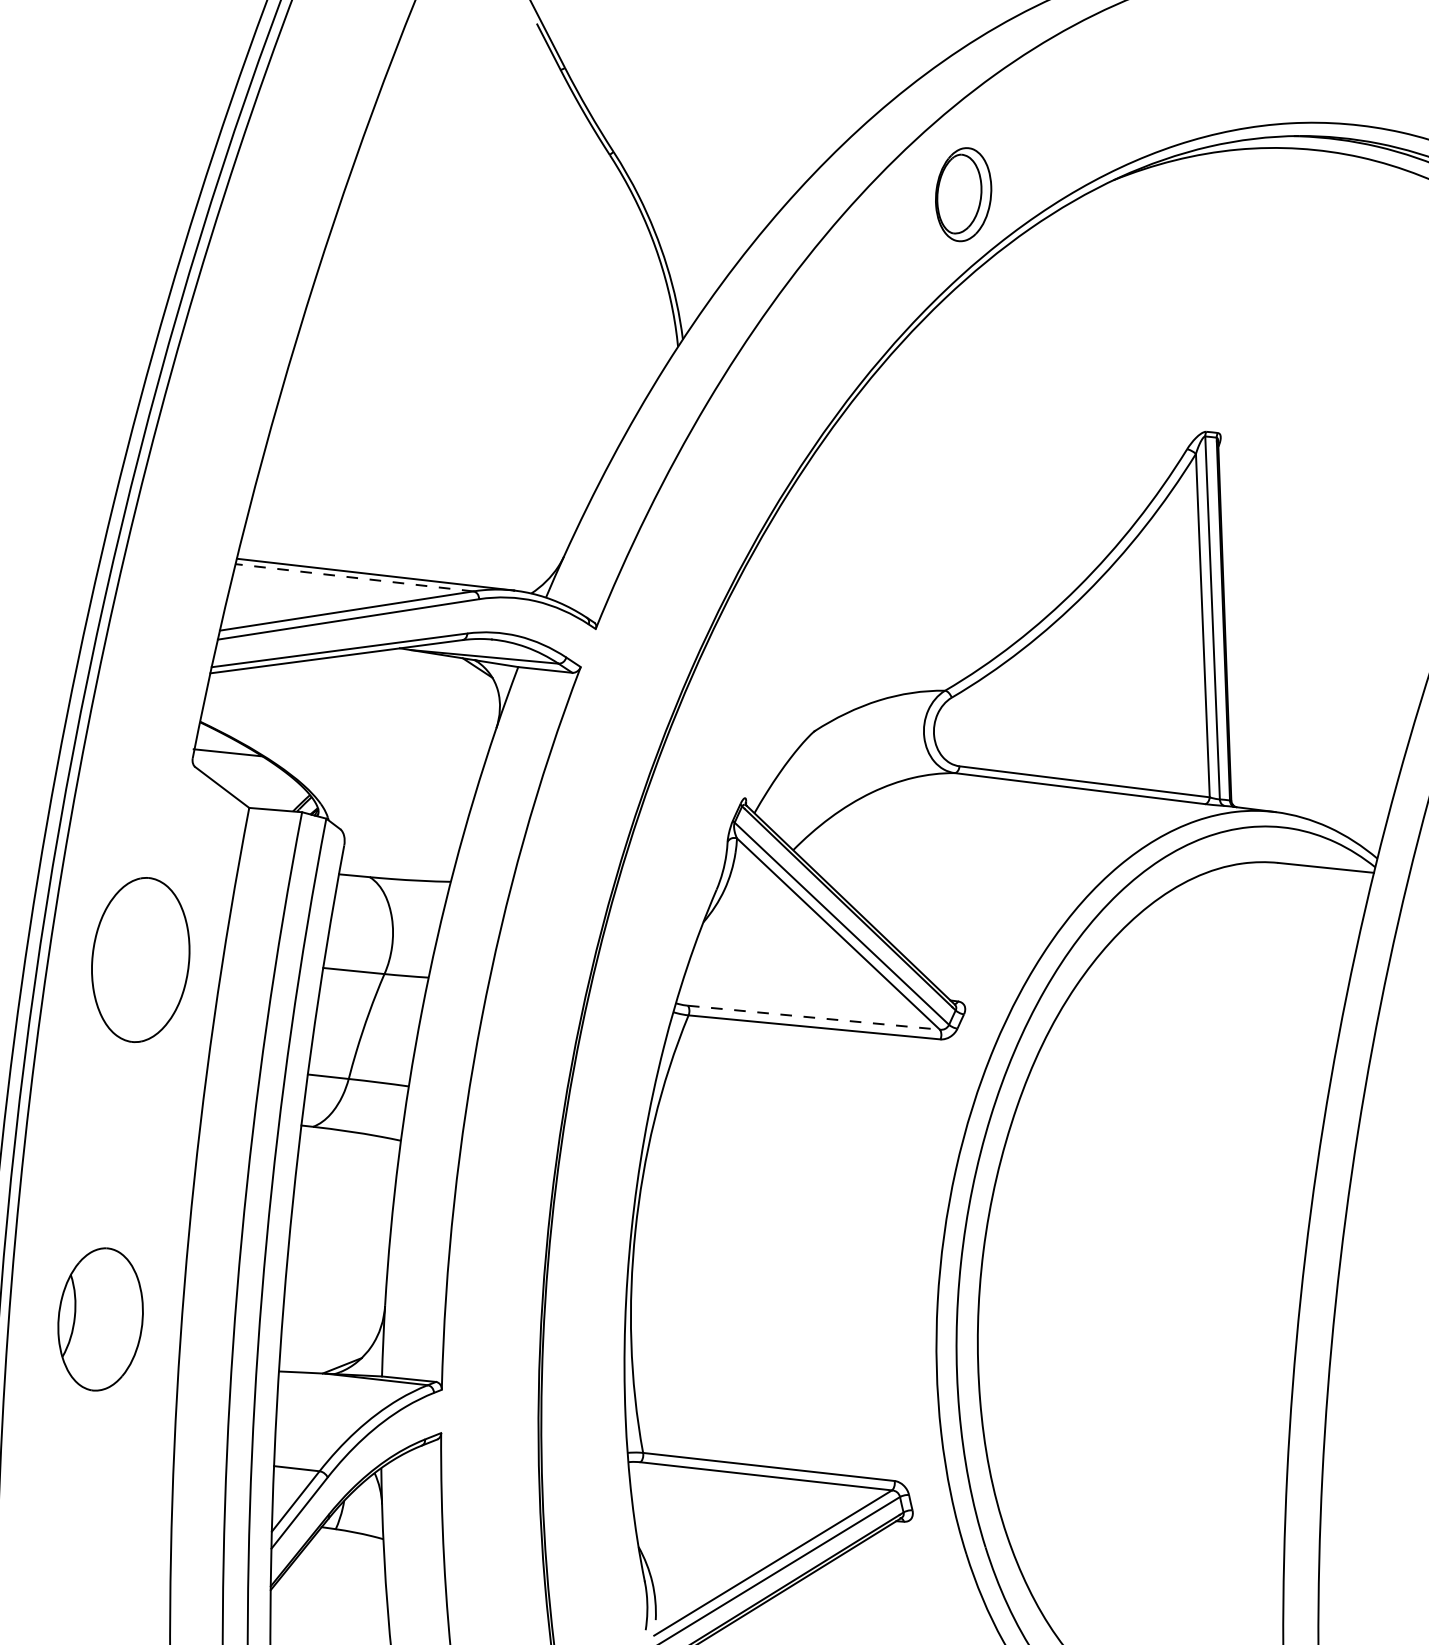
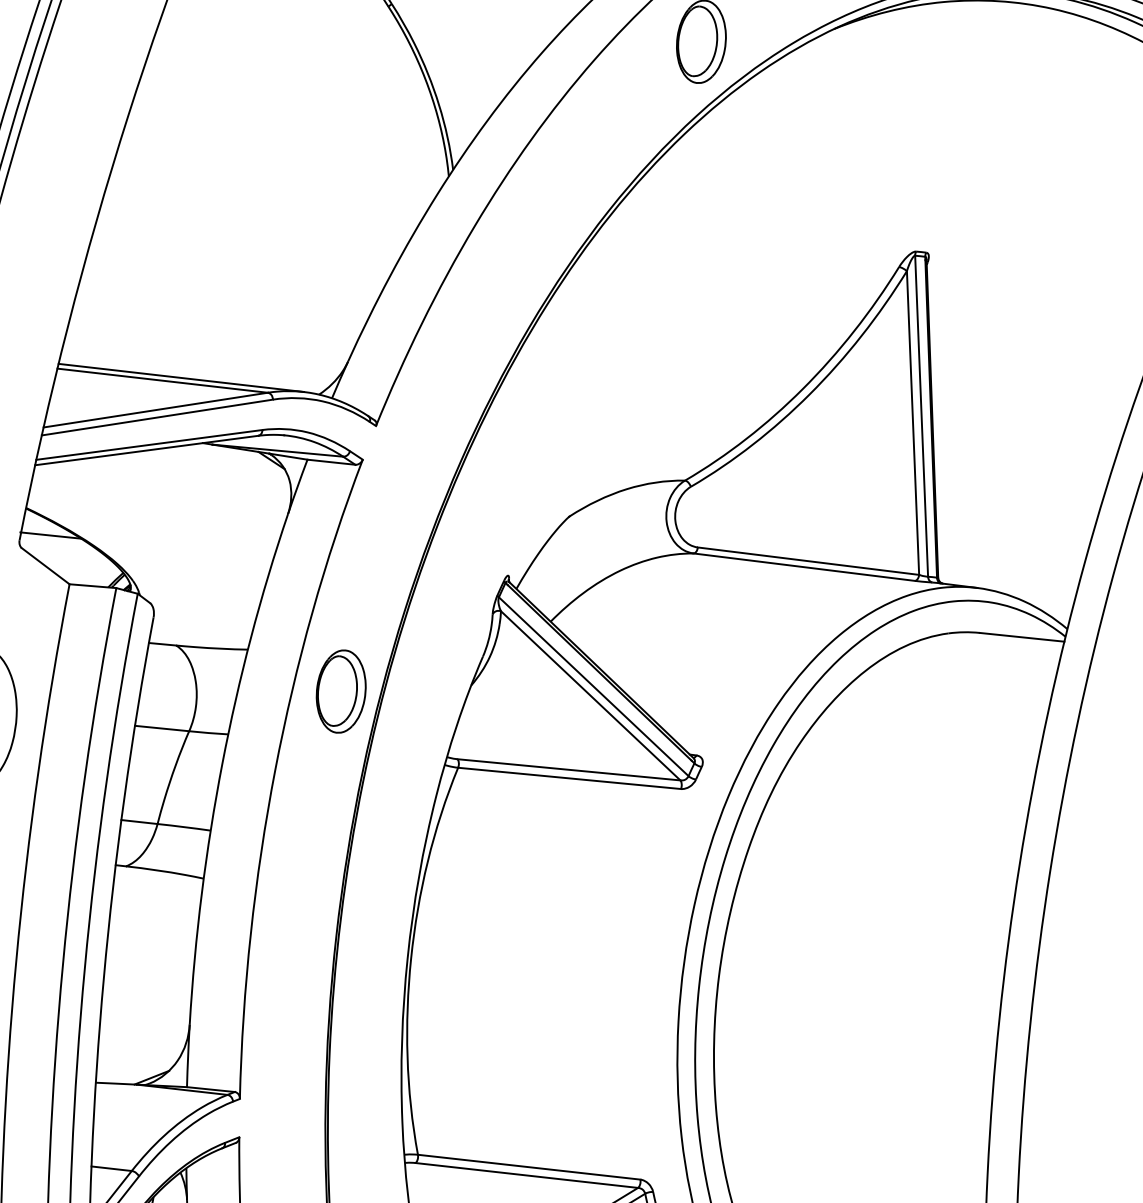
line: (354, 577) -> (162, 380), dashed -> solid
part: (555, 928) -> (340, 690), added
line: (813, 1017) -> (568, 769), dashed -> solid

